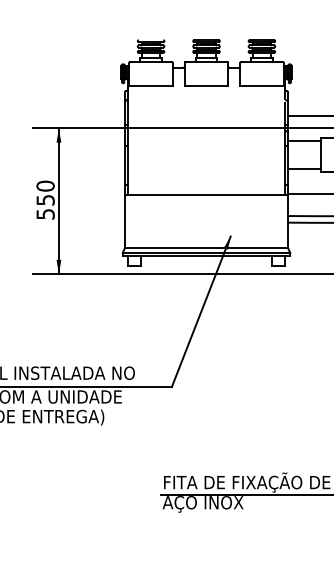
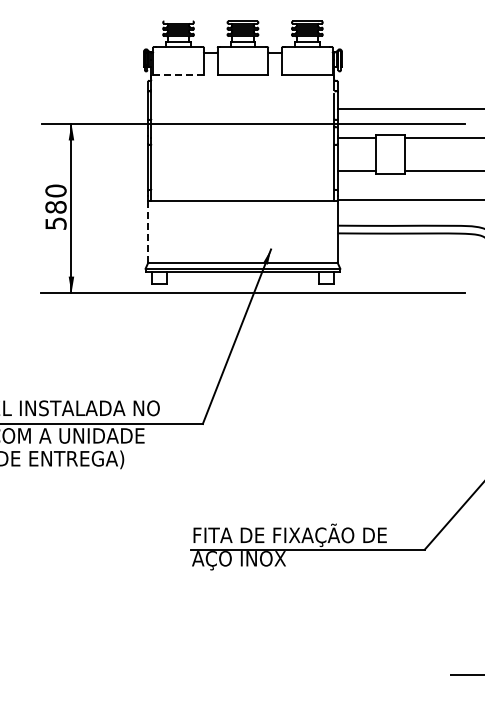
line: (151, 86) -> (179, 75), solid -> dashed
text: (45, 200) -> (55, 207), 550 -> 580
line: (125, 221) -> (148, 231), solid -> dashed

